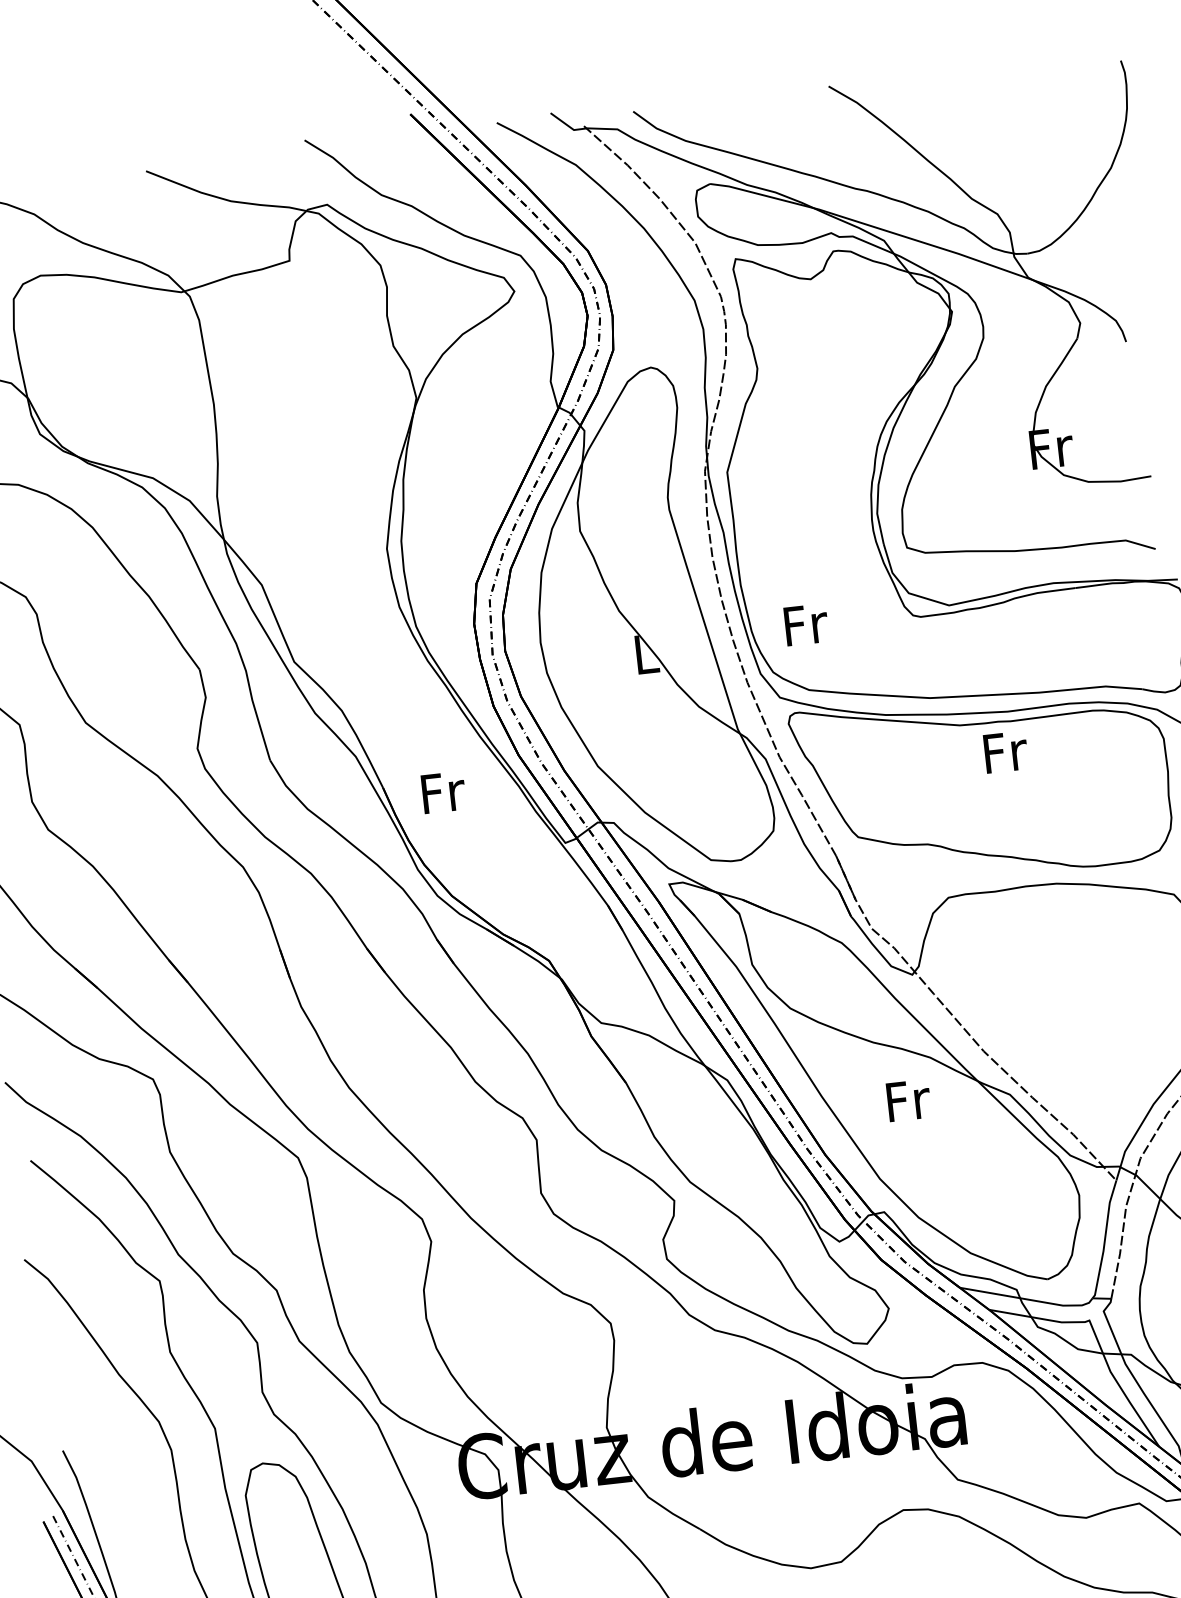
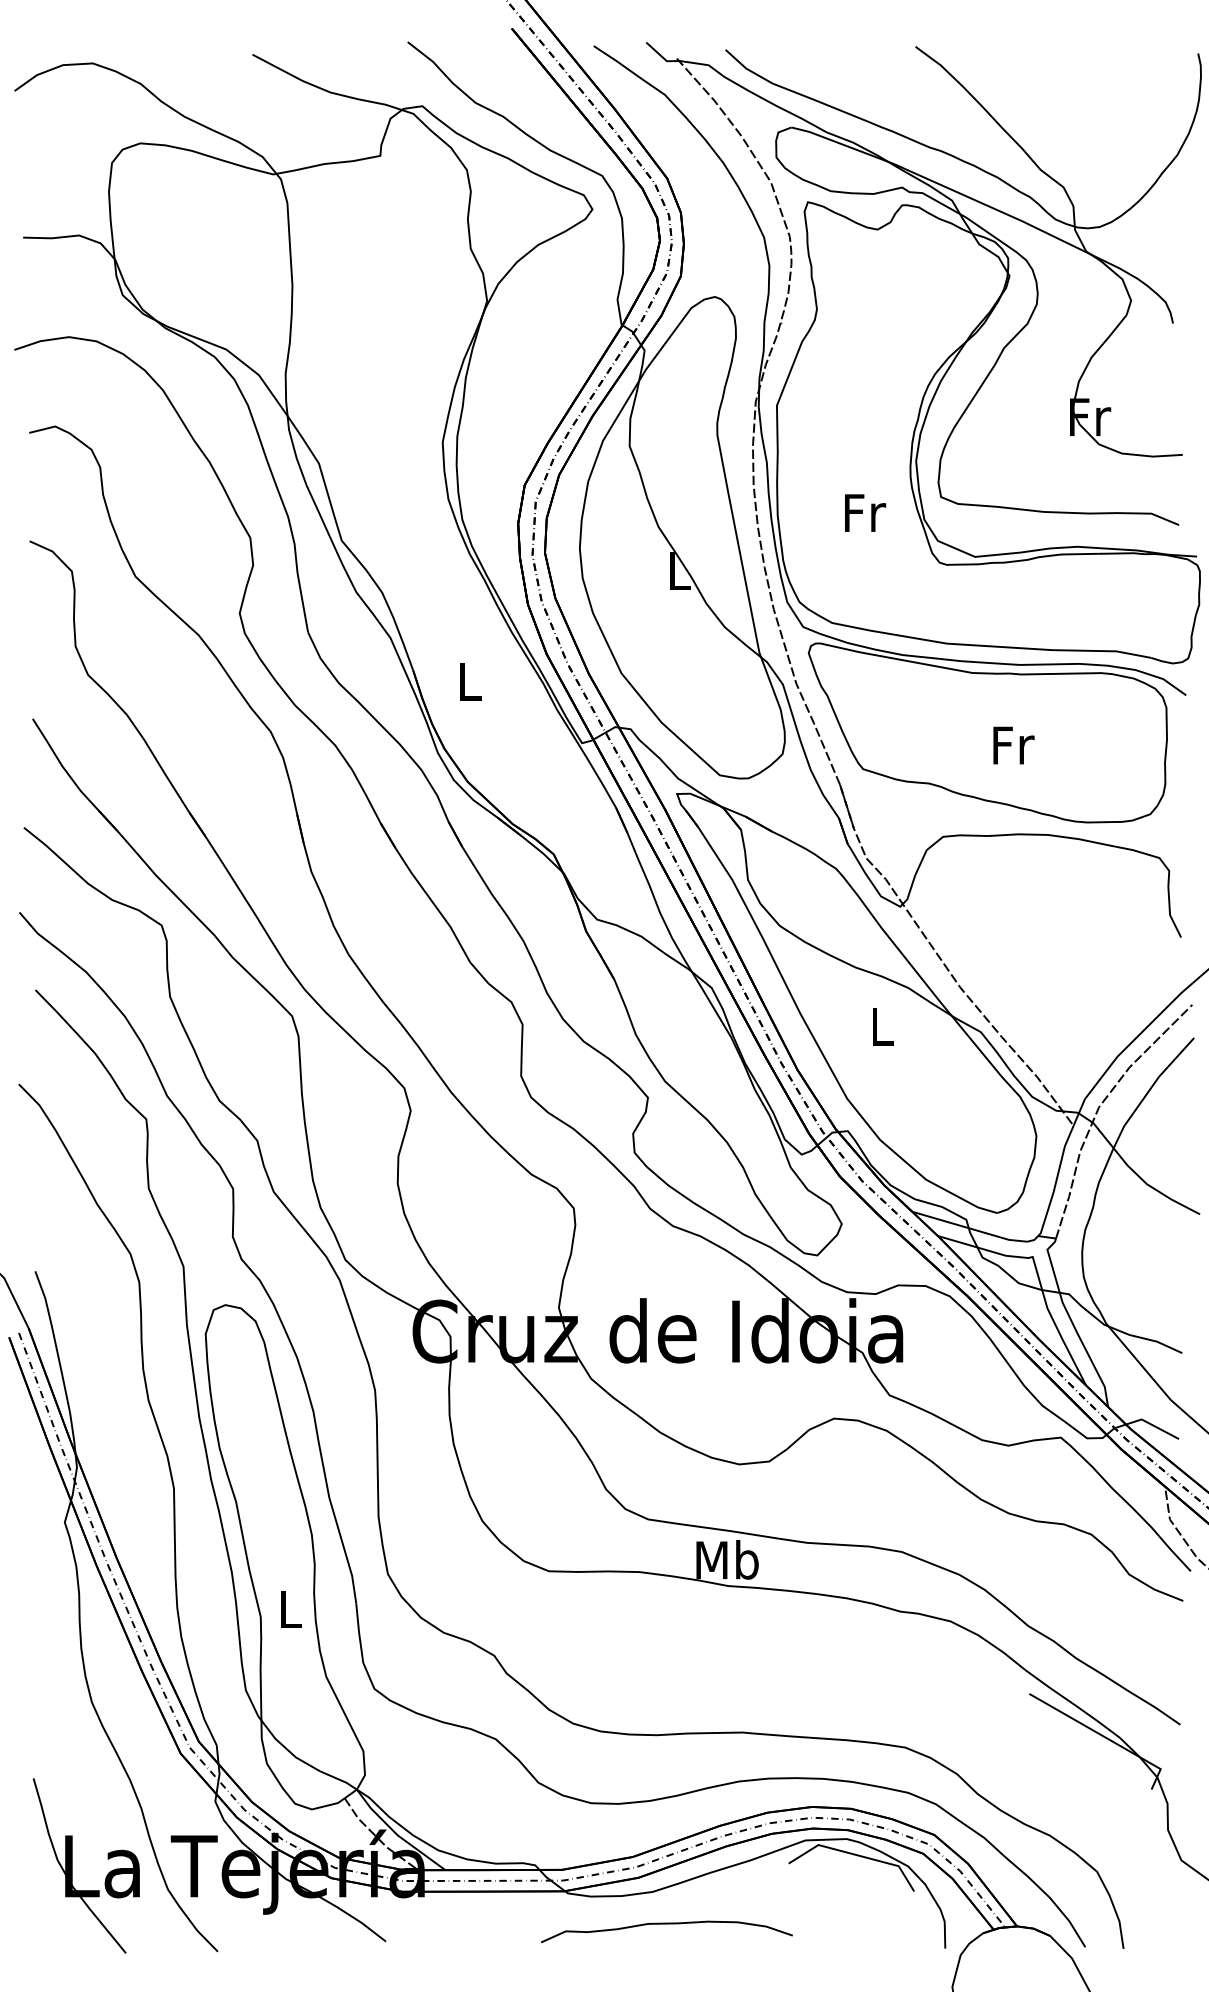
text: (806, 624) -> (865, 512), moved
text: (1005, 752) -> (1013, 745), moved
text: (443, 792) -> (470, 681), Fr -> L
text: (908, 1100) -> (883, 1026), Fr -> L

